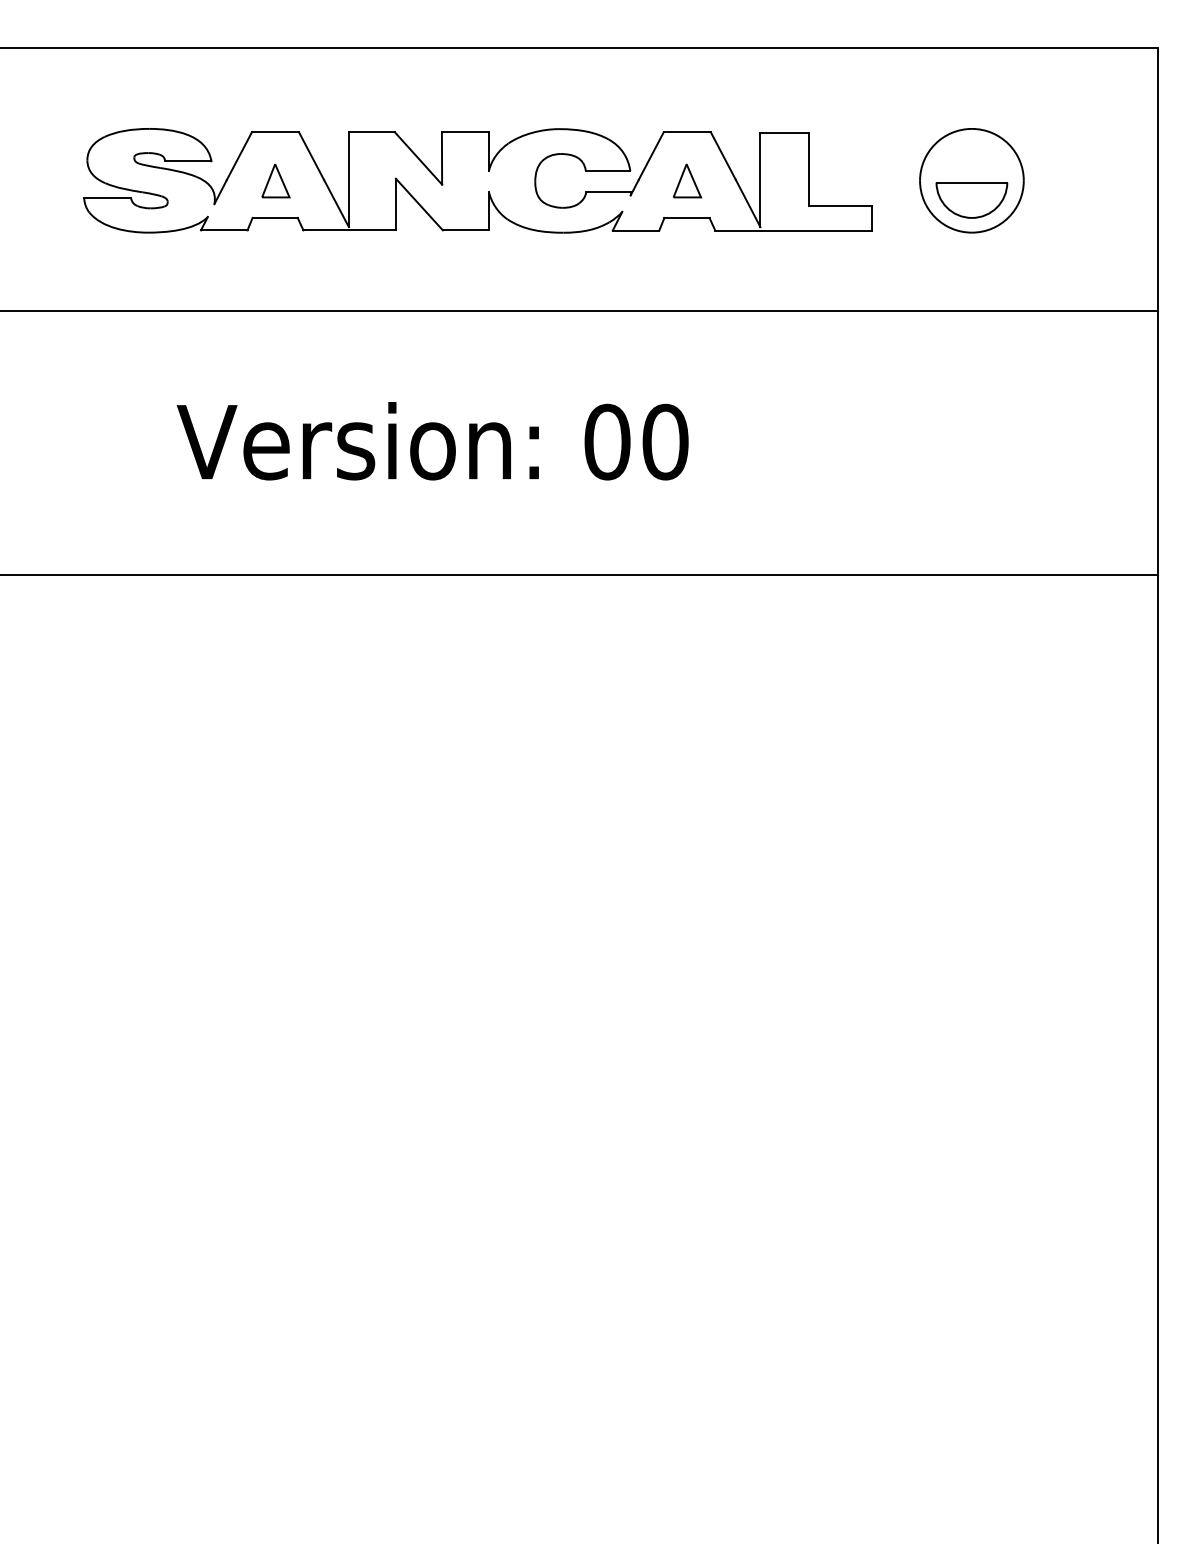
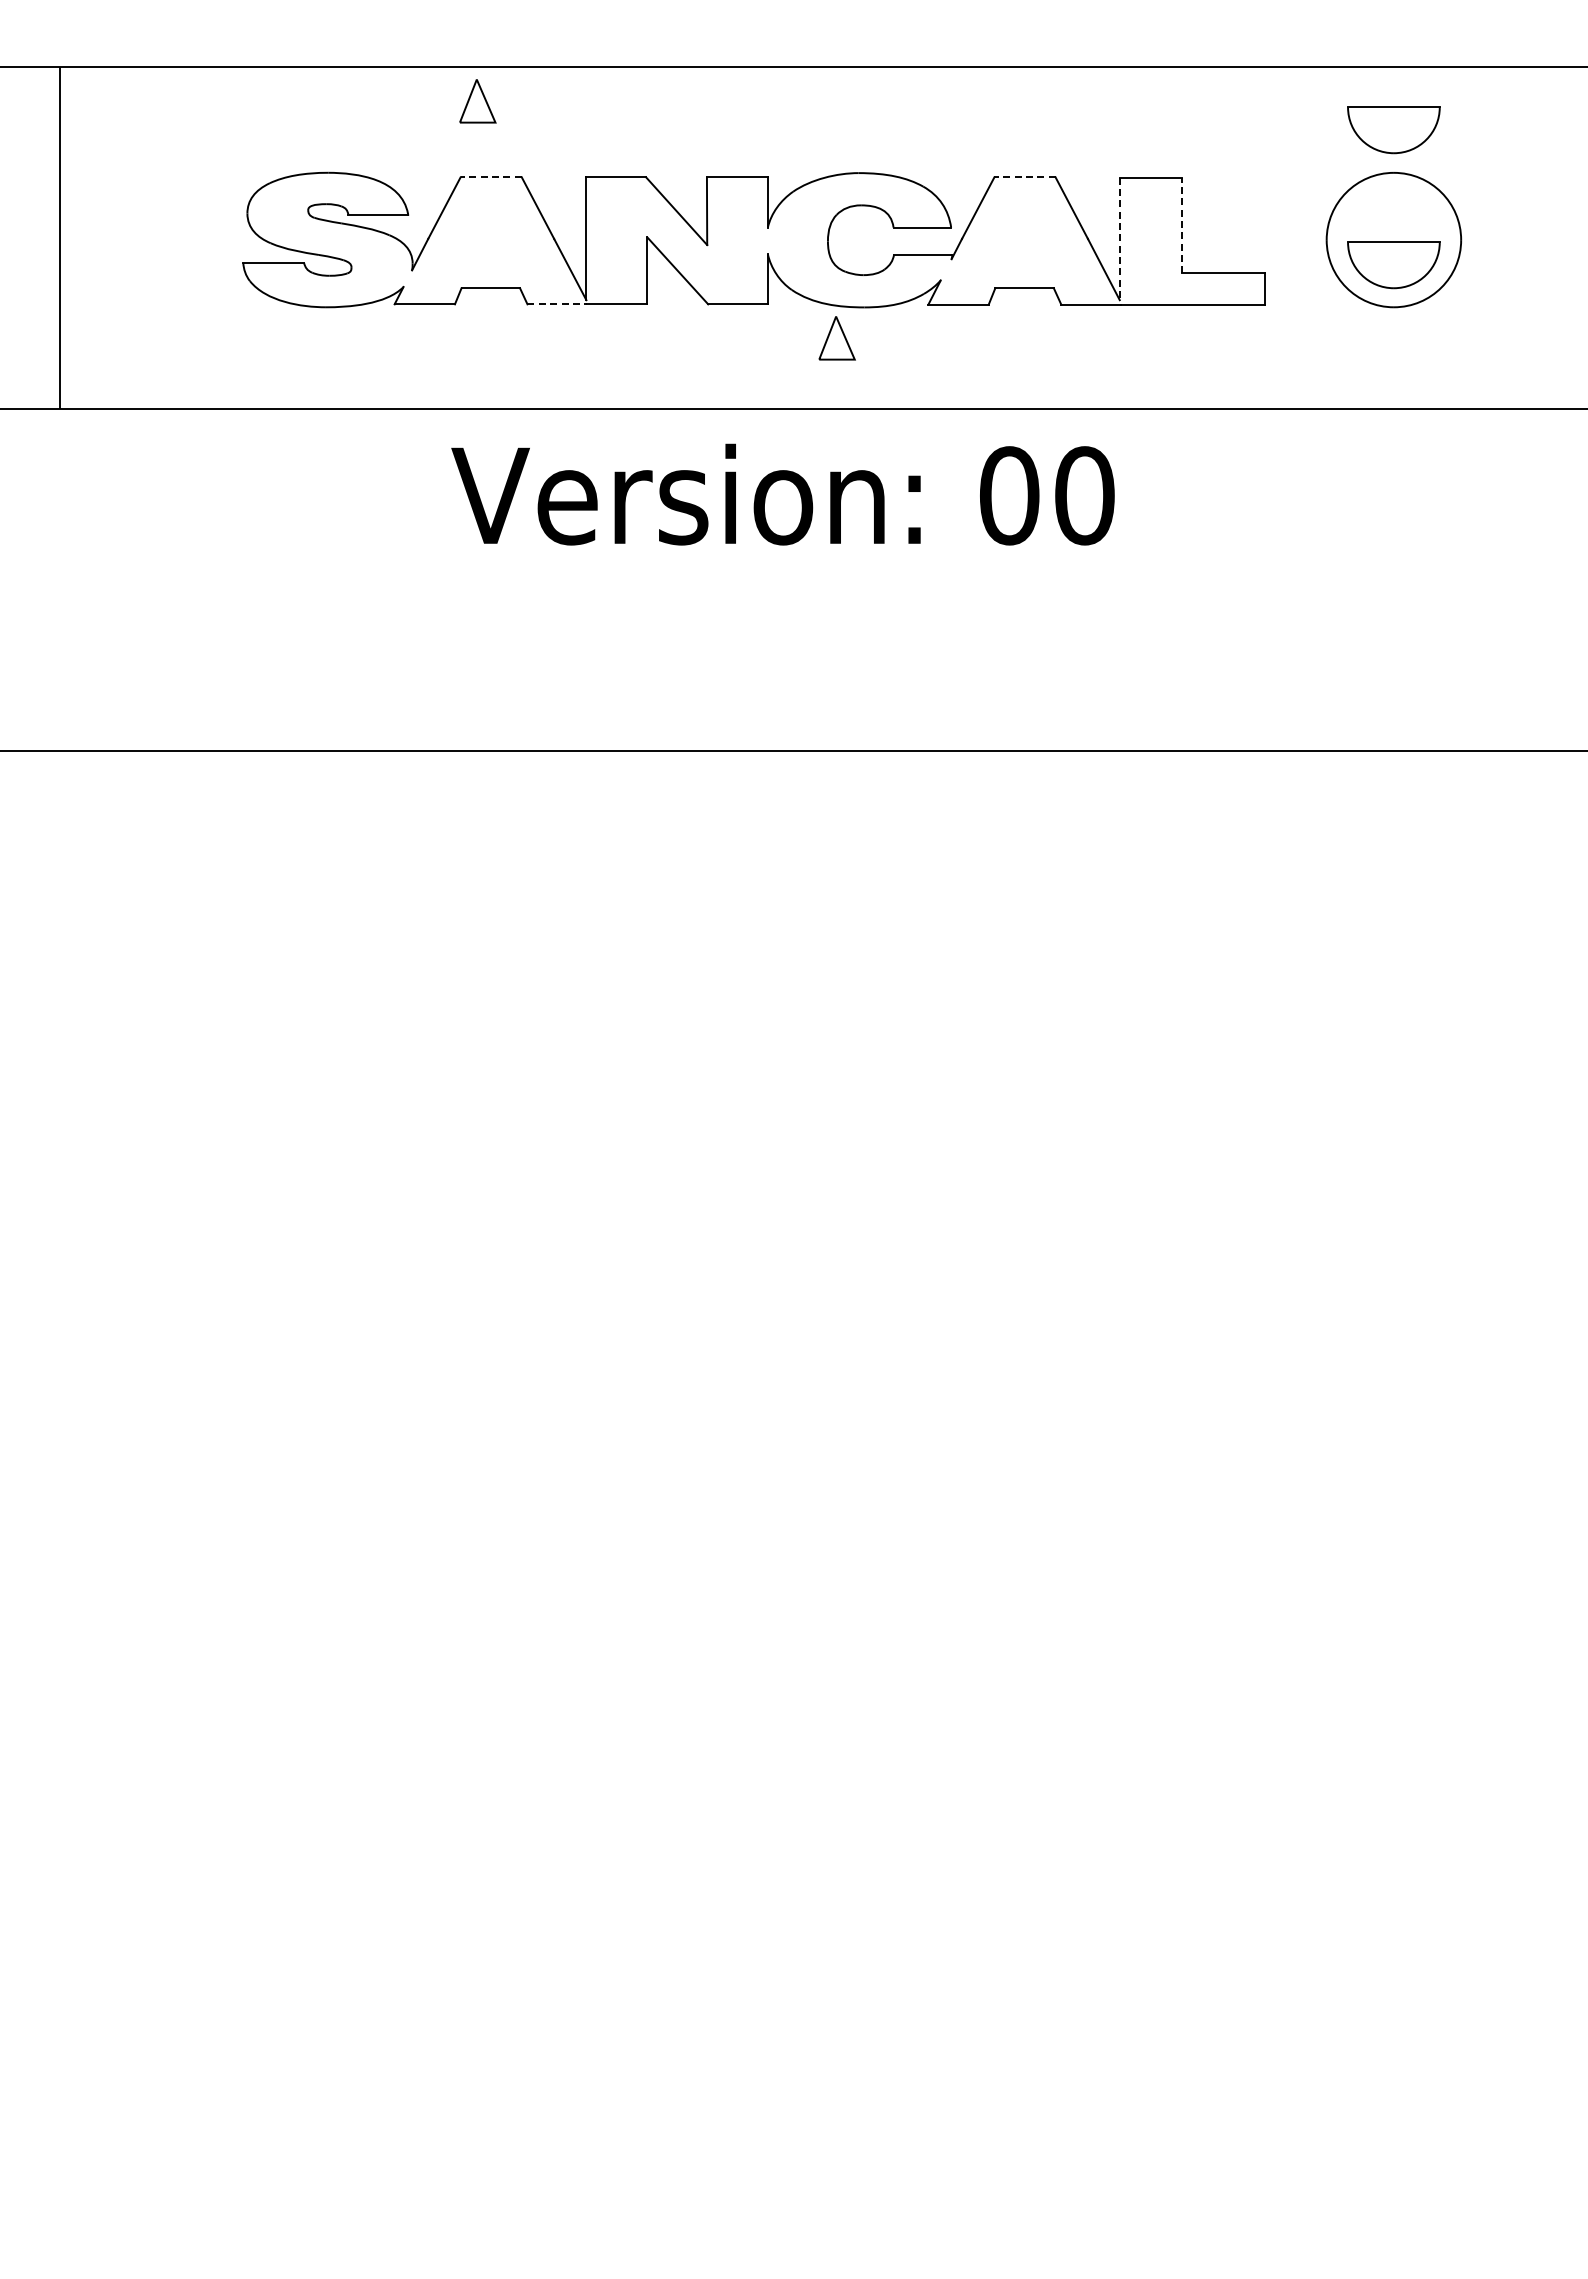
part: (971, 96) -> (1393, 130), added
line: (275, 132) -> (491, 177), solid -> dashed
line: (686, 132) -> (1024, 177), solid -> dashed
line: (808, 169) -> (1182, 225), solid -> dashed
line: (760, 180) -> (1119, 239), solid -> dashed
part: (275, 181) -> (477, 101), moved
part: (686, 181) -> (836, 338), moved
line: (326, 230) -> (557, 304), solid -> dashed
text: (432, 441) -> (782, 494), moved

